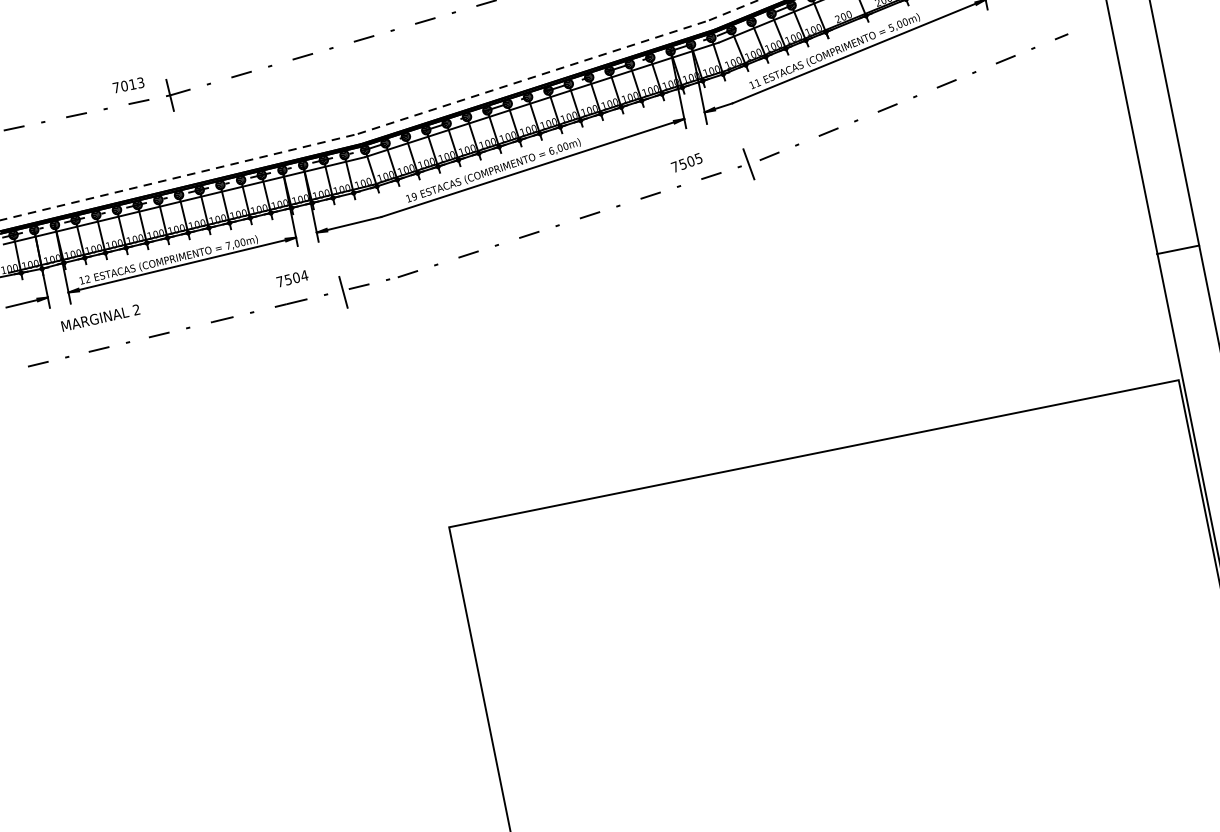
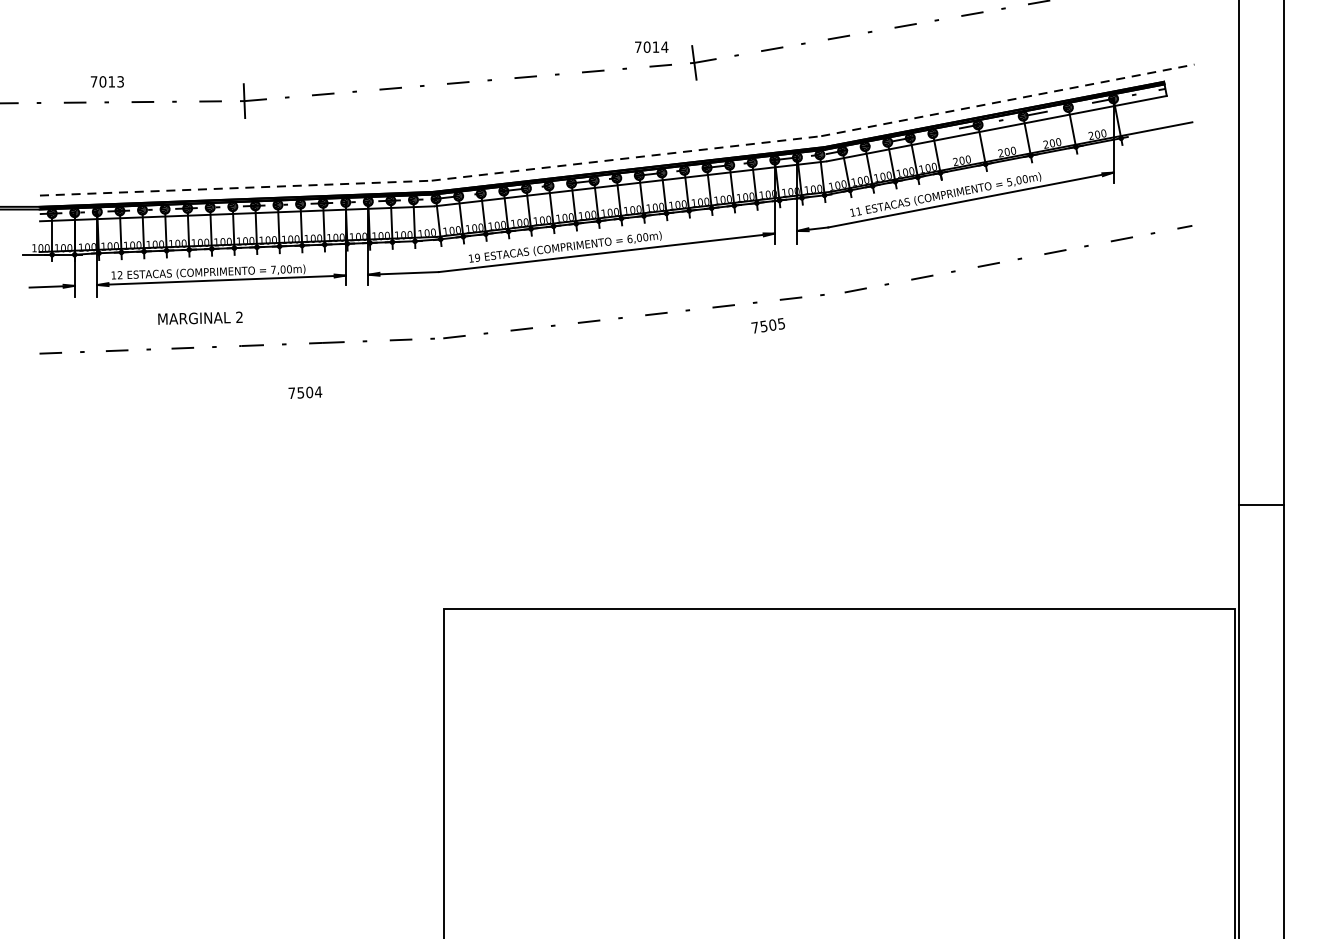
text: (127, 85) -> (106, 81), moved
text: (686, 162) -> (767, 325), moved
line: (748, 164) -> (832, 294), removed
line: (1178, 249) -> (1261, 505), moved
text: (292, 278) -> (305, 392), moved
line: (343, 292) -> (383, 342), removed
text: (100, 317) -> (200, 317), moved

